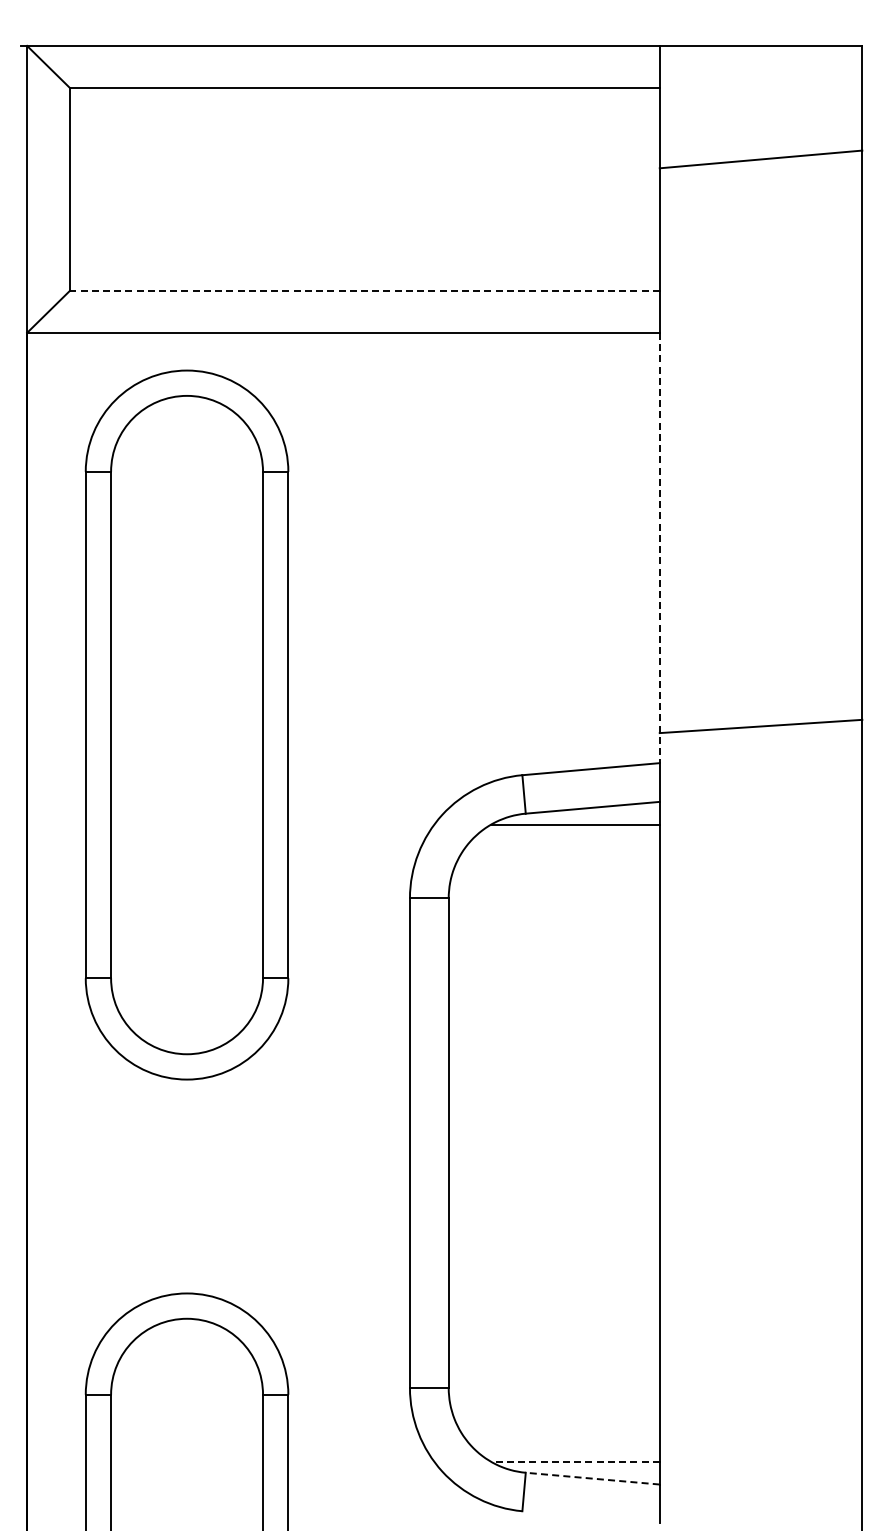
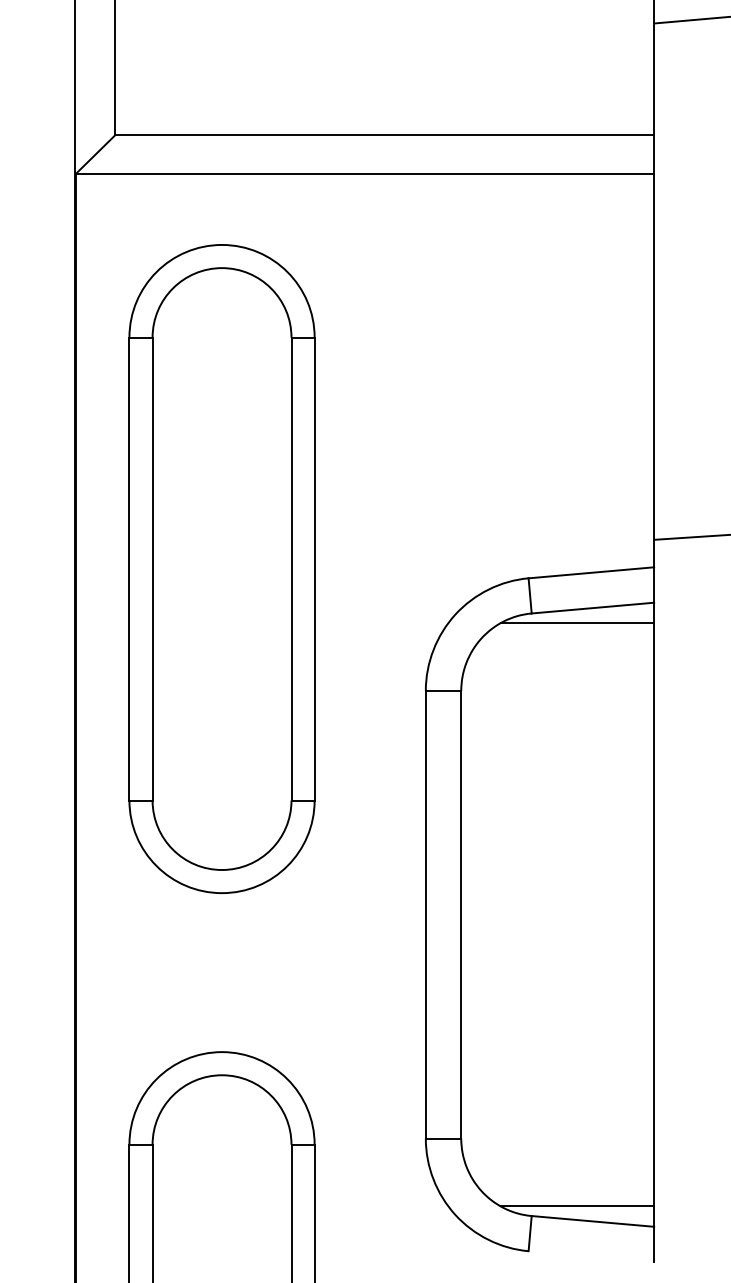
line: (364, 290) -> (384, 135), dashed -> solid
line: (659, 548) -> (653, 371), dashed -> solid
part: (186, 724) -> (221, 568), moved
line: (576, 1461) -> (578, 1205), dashed -> solid
line: (592, 1478) -> (592, 1221), dashed -> solid

